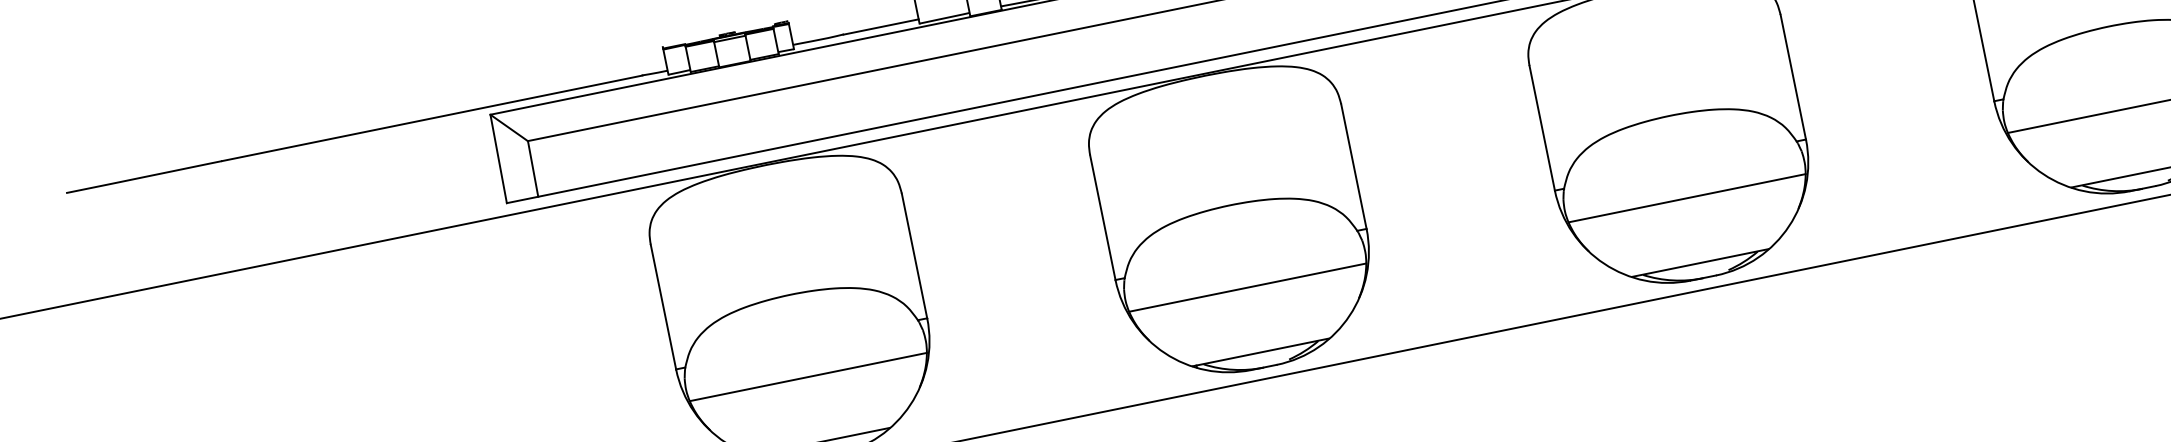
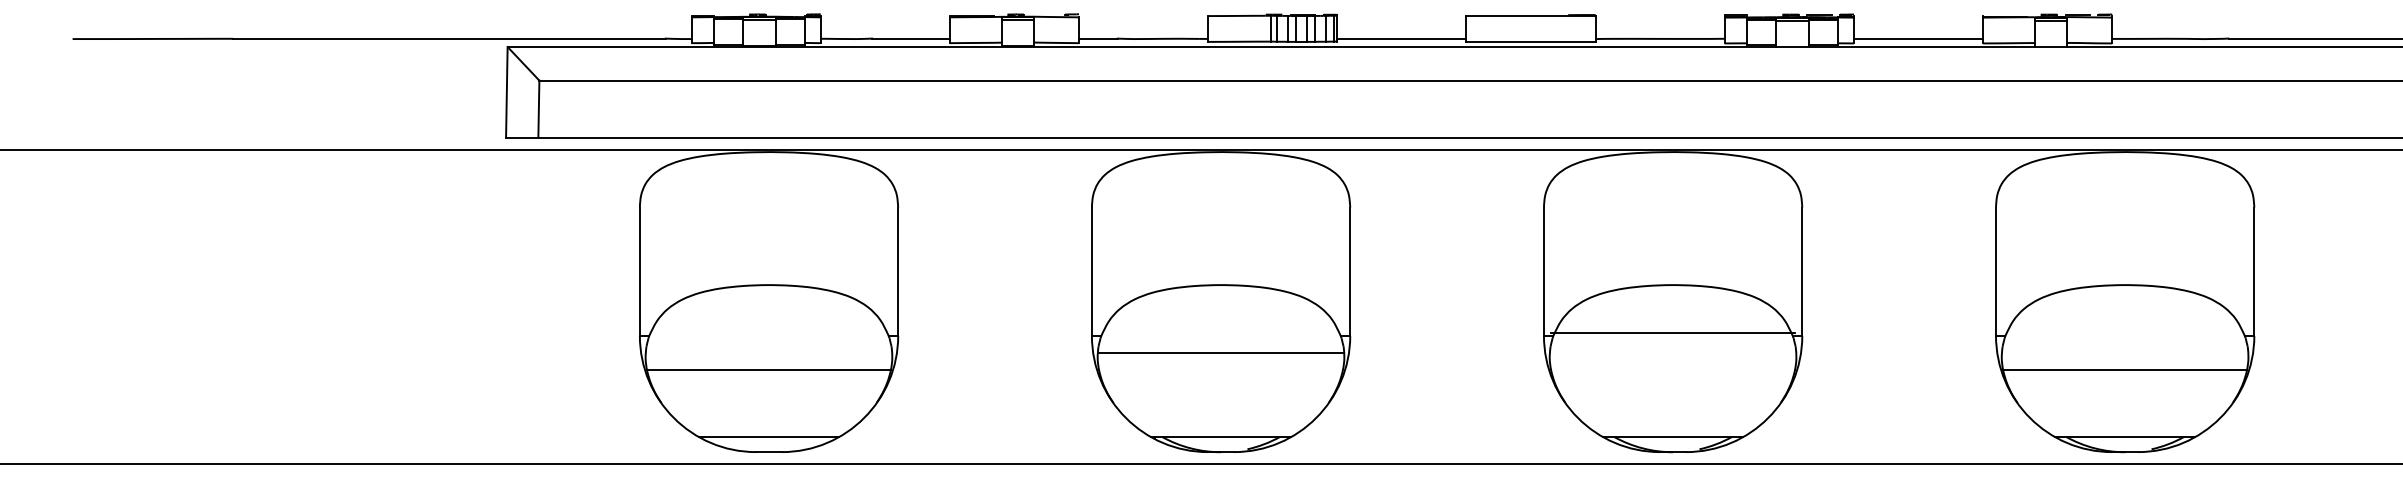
line: (1687, 197) -> (1673, 332), moved
line: (1248, 287) -> (1221, 352), moved

